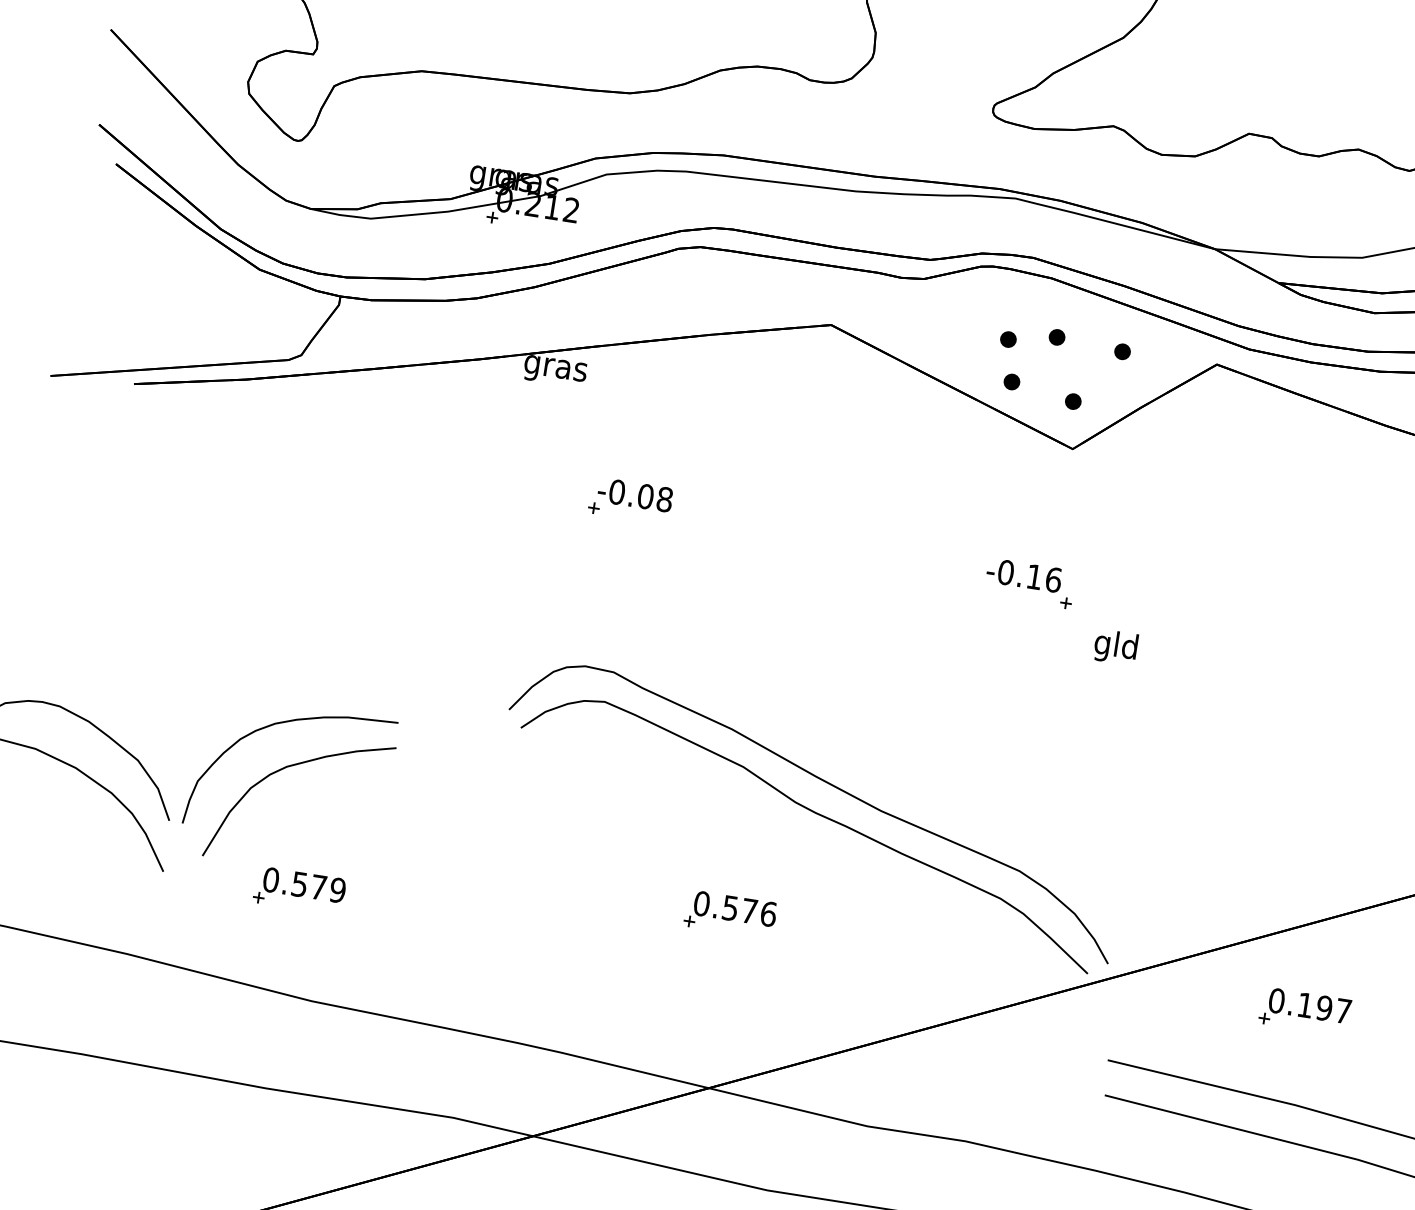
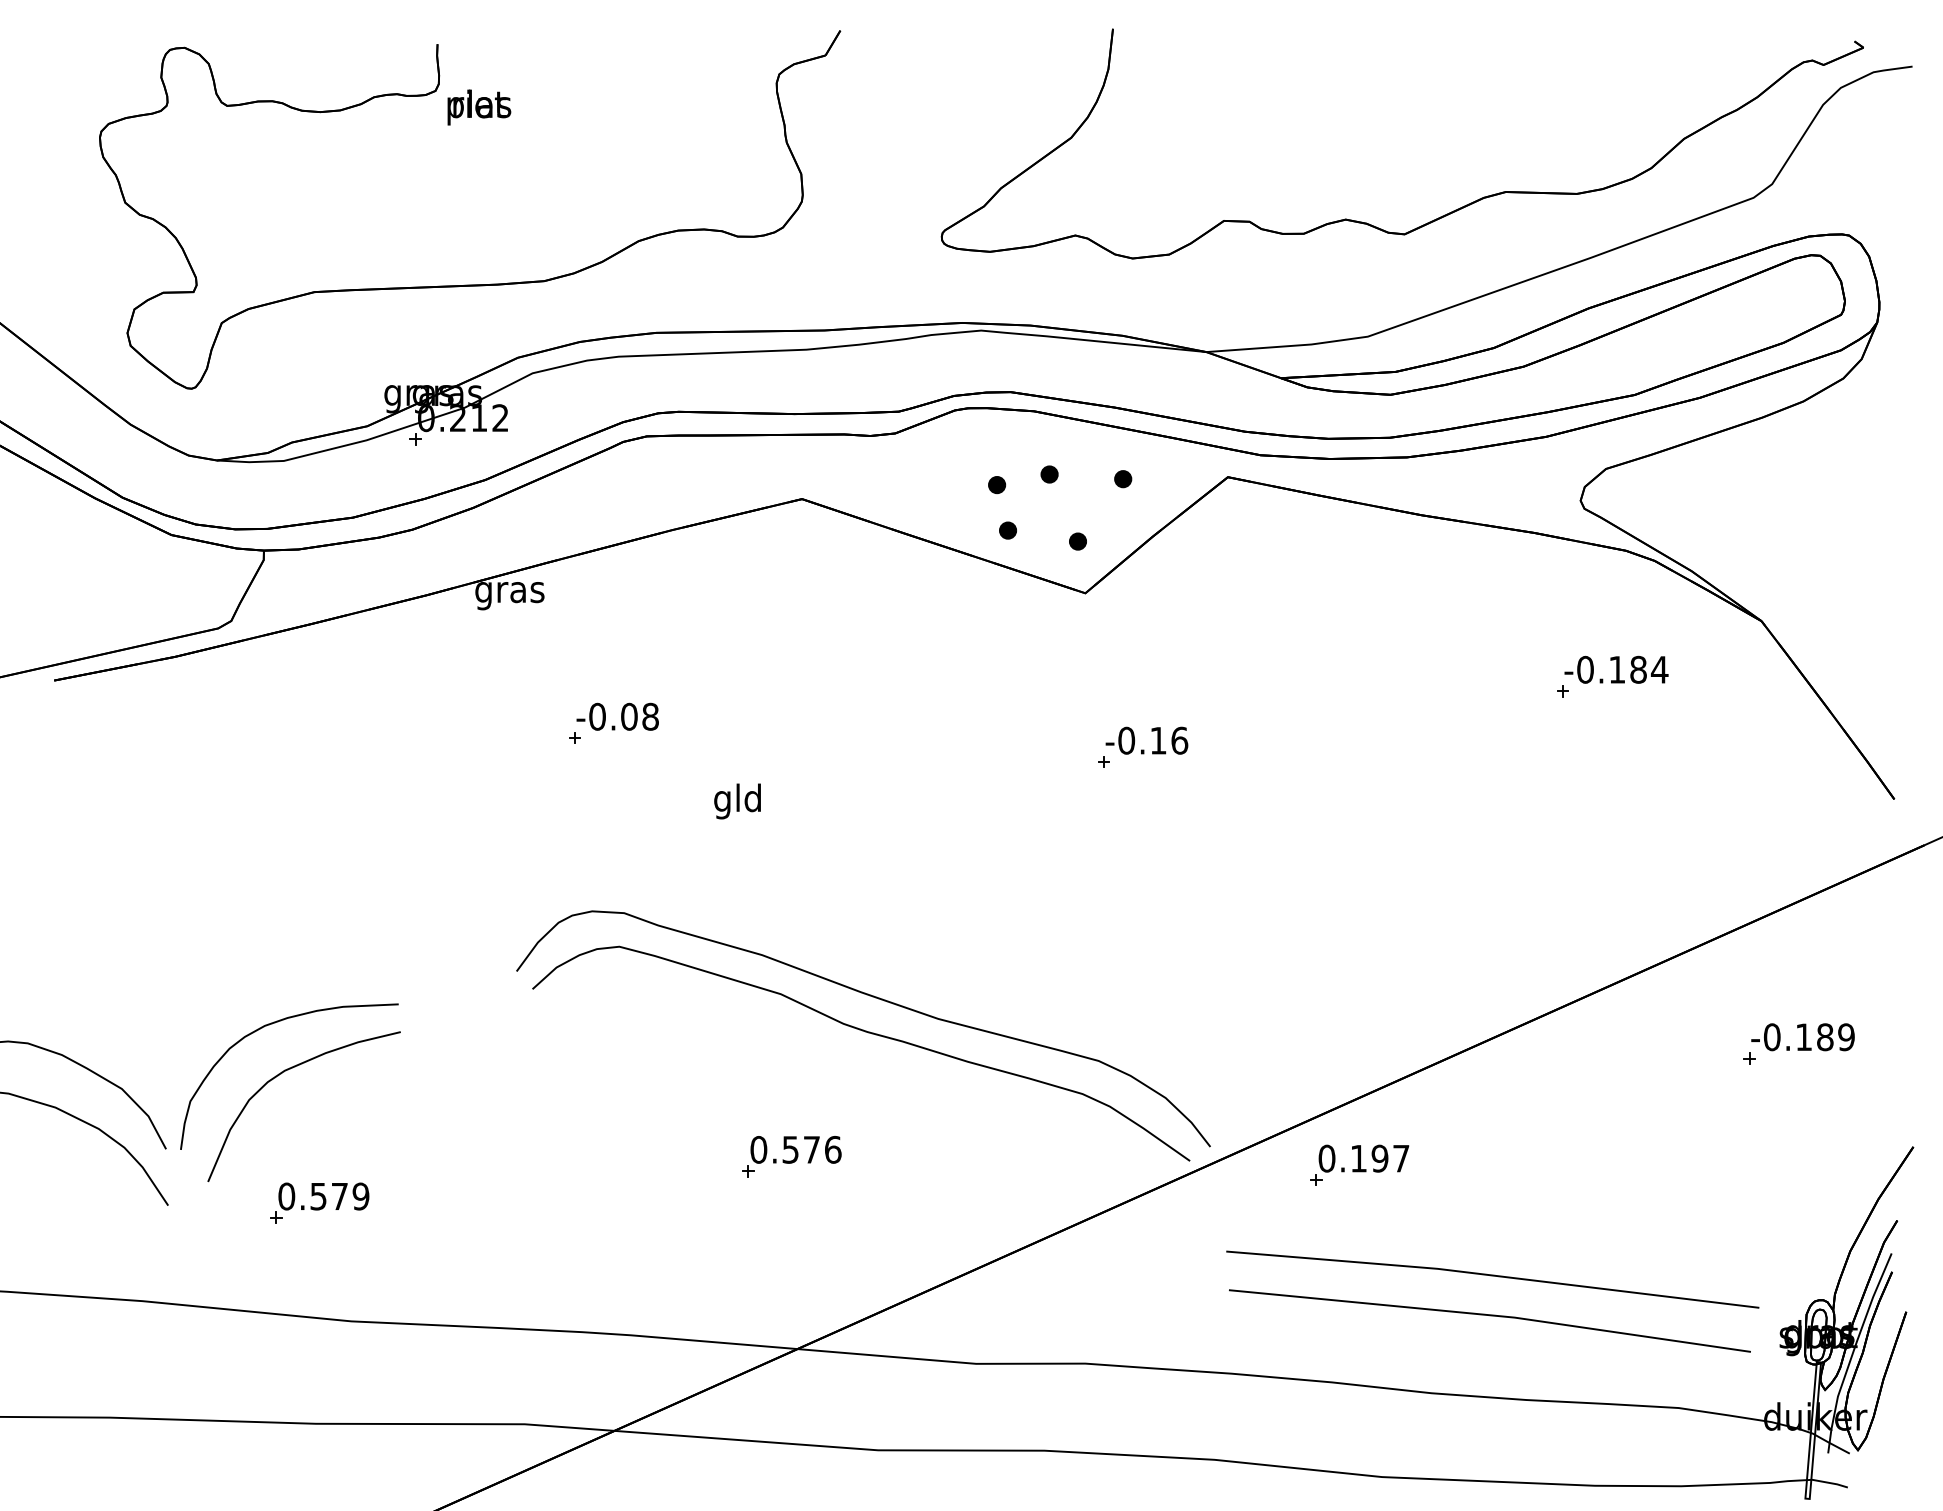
text: (1023, 575) -> (1146, 740), moved
text: (1115, 647) -> (737, 801), moved
part: (1305, 1010) -> (1359, 1164), moved

